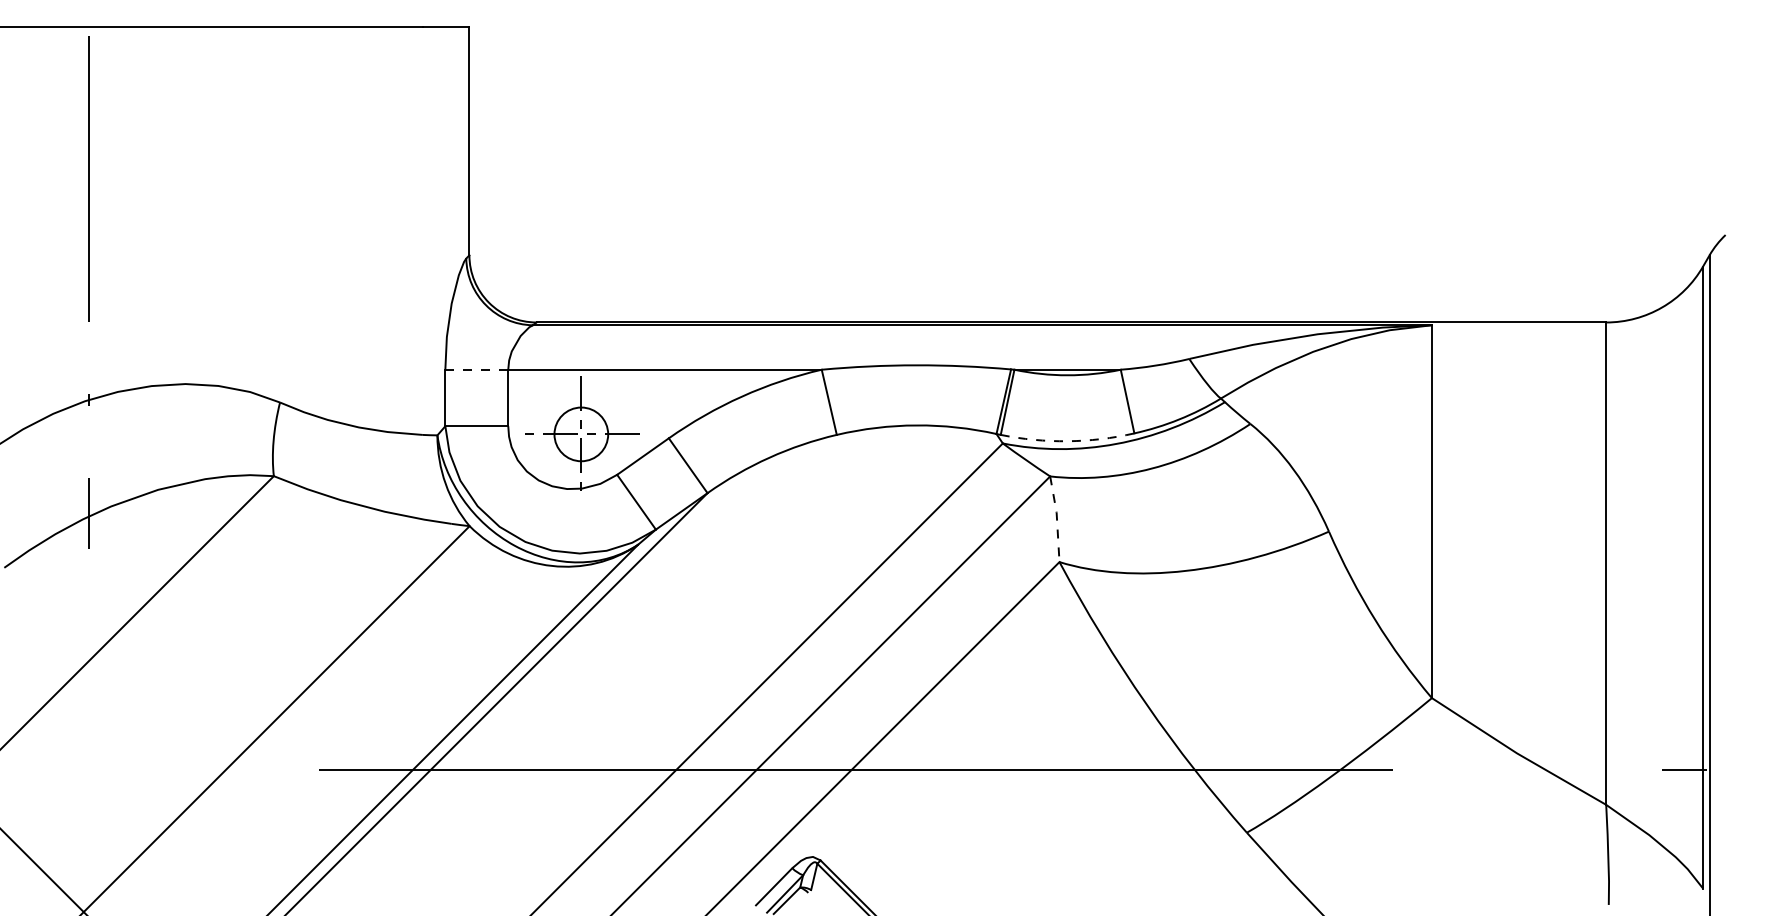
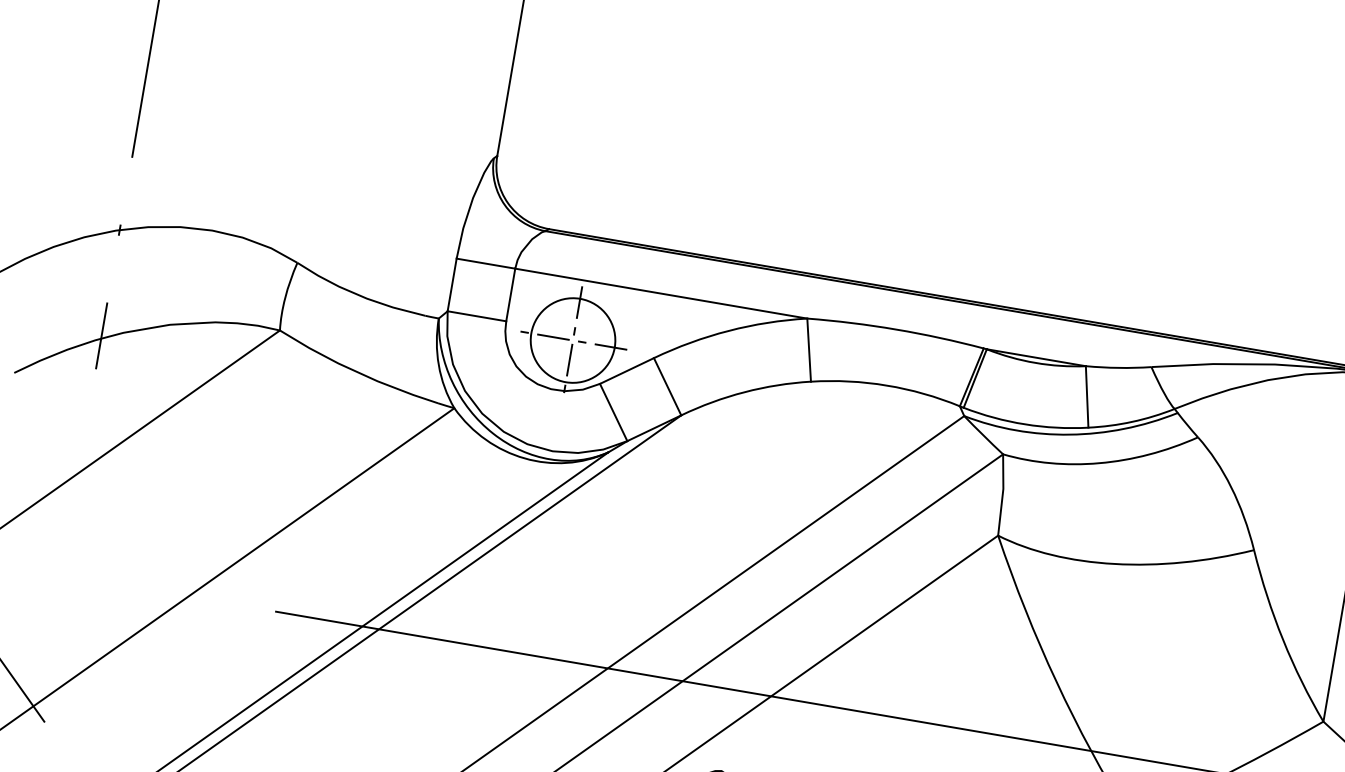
line: (477, 369) -> (486, 263), dashed -> solid
circle: (581, 434) -> (573, 340), size x1.67
arc: (1067, 441) -> (1024, 424), dashed -> solid
line: (1056, 518) -> (1002, 494), dashed -> solid

